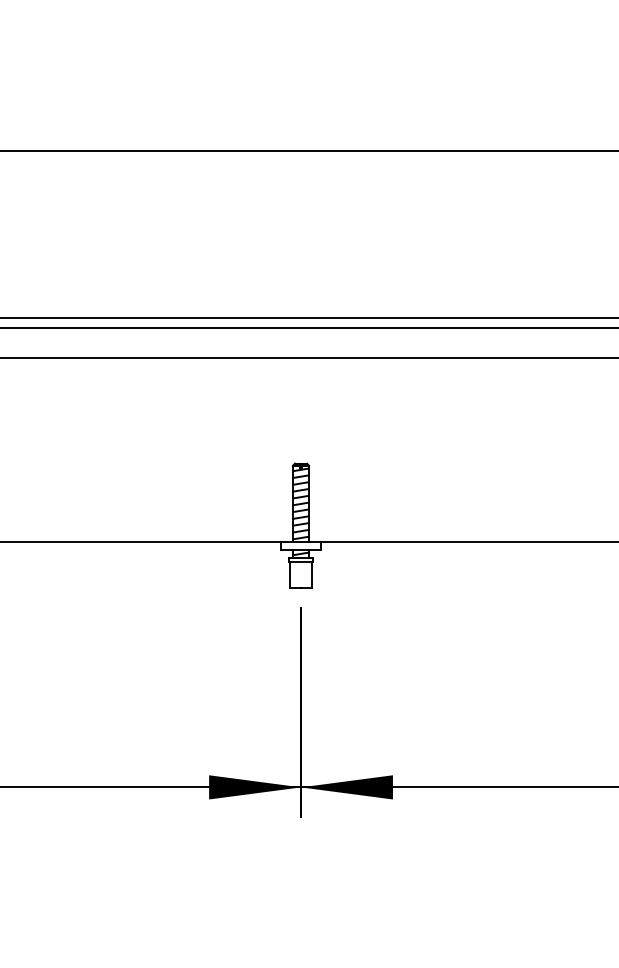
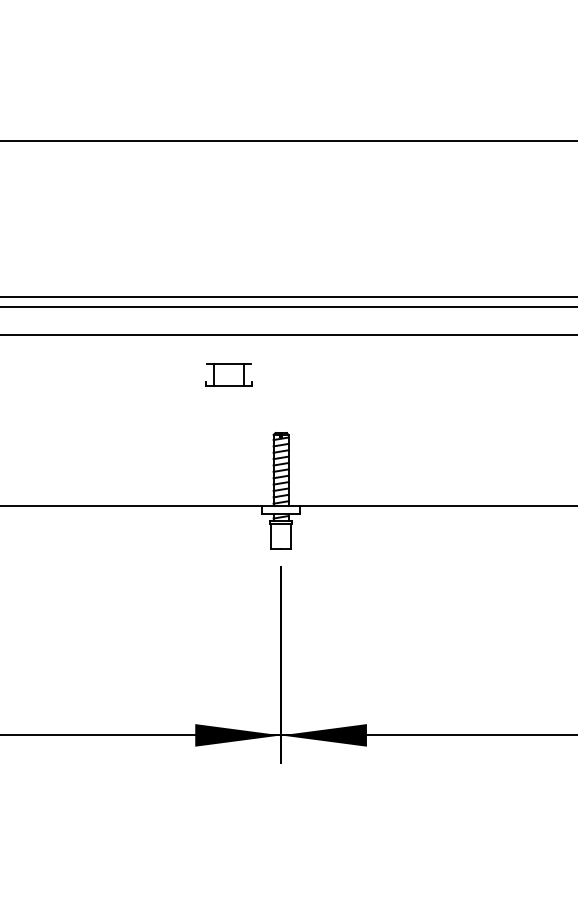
part: (244, 401) -> (228, 374), added

